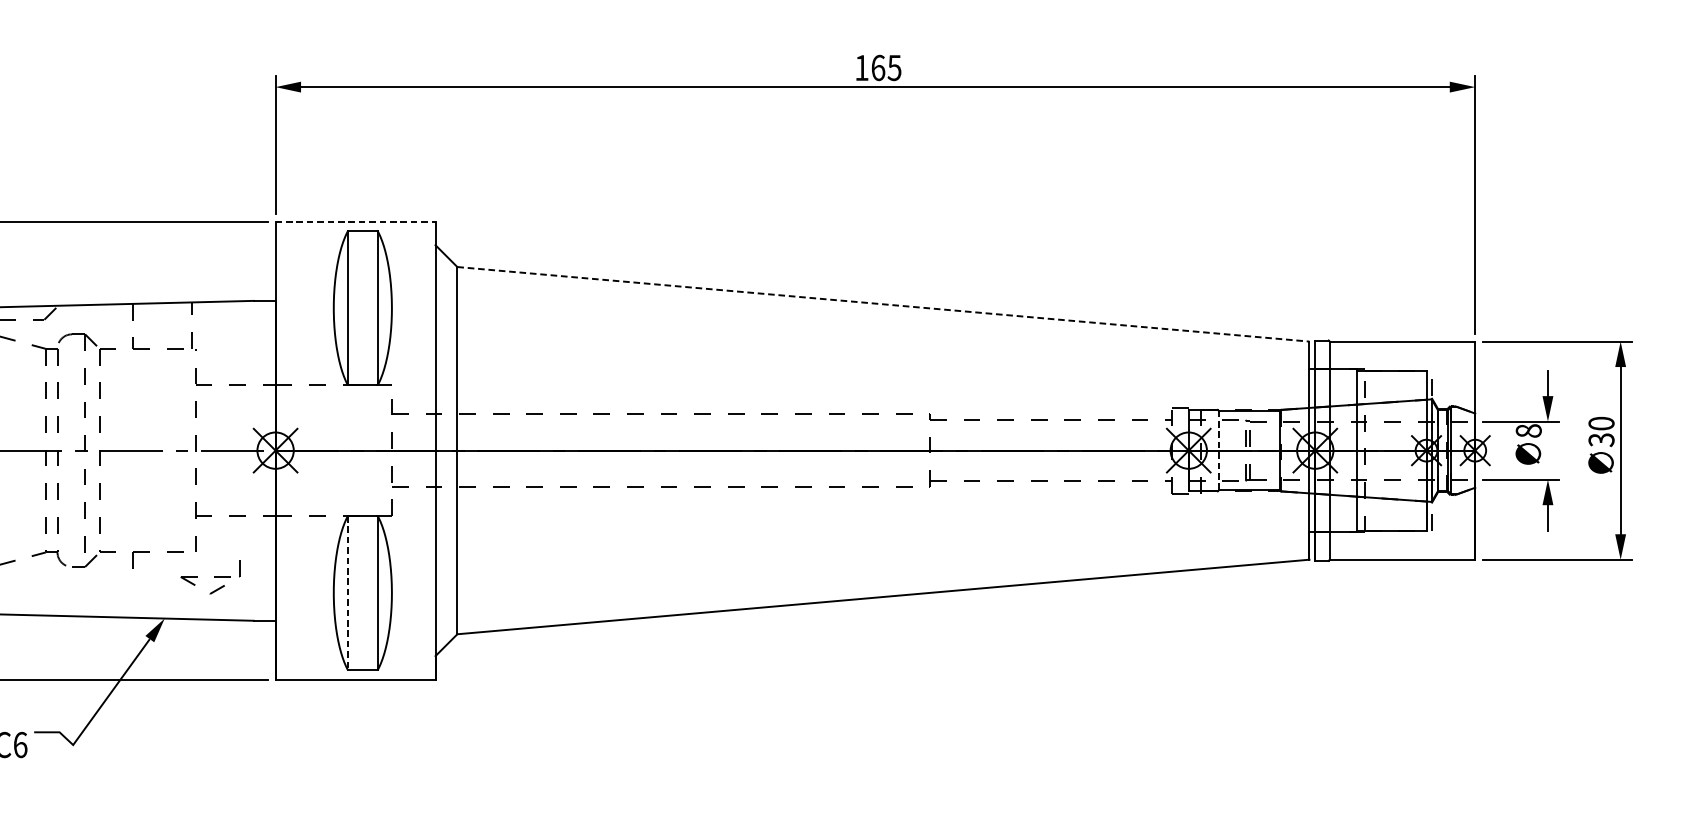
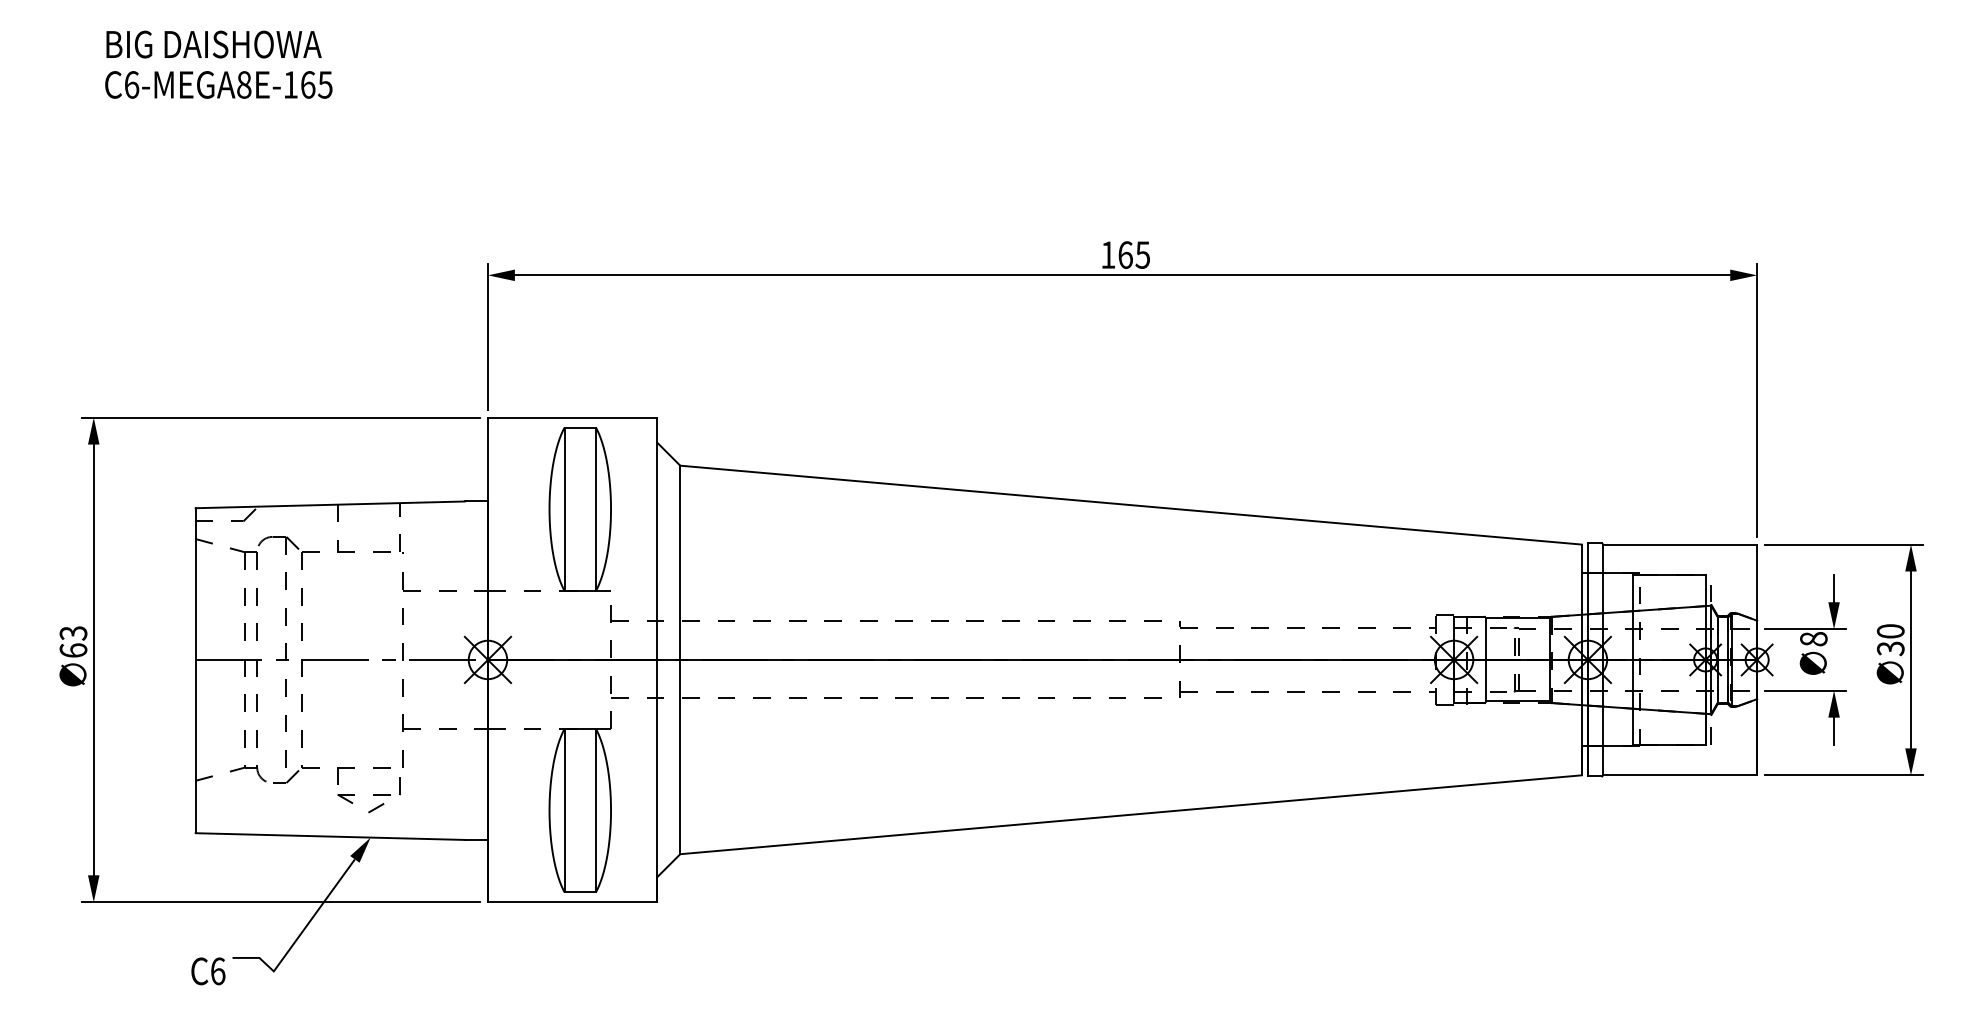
line: (355, 221) -> (572, 417), dashed -> solid
line: (883, 304) -> (1131, 505), dashed -> solid
line: (1219, 450) -> (1486, 659), dashed -> solid
part: (209, 577) -> (368, 795), moved
line: (347, 592) -> (564, 810), dashed -> solid

